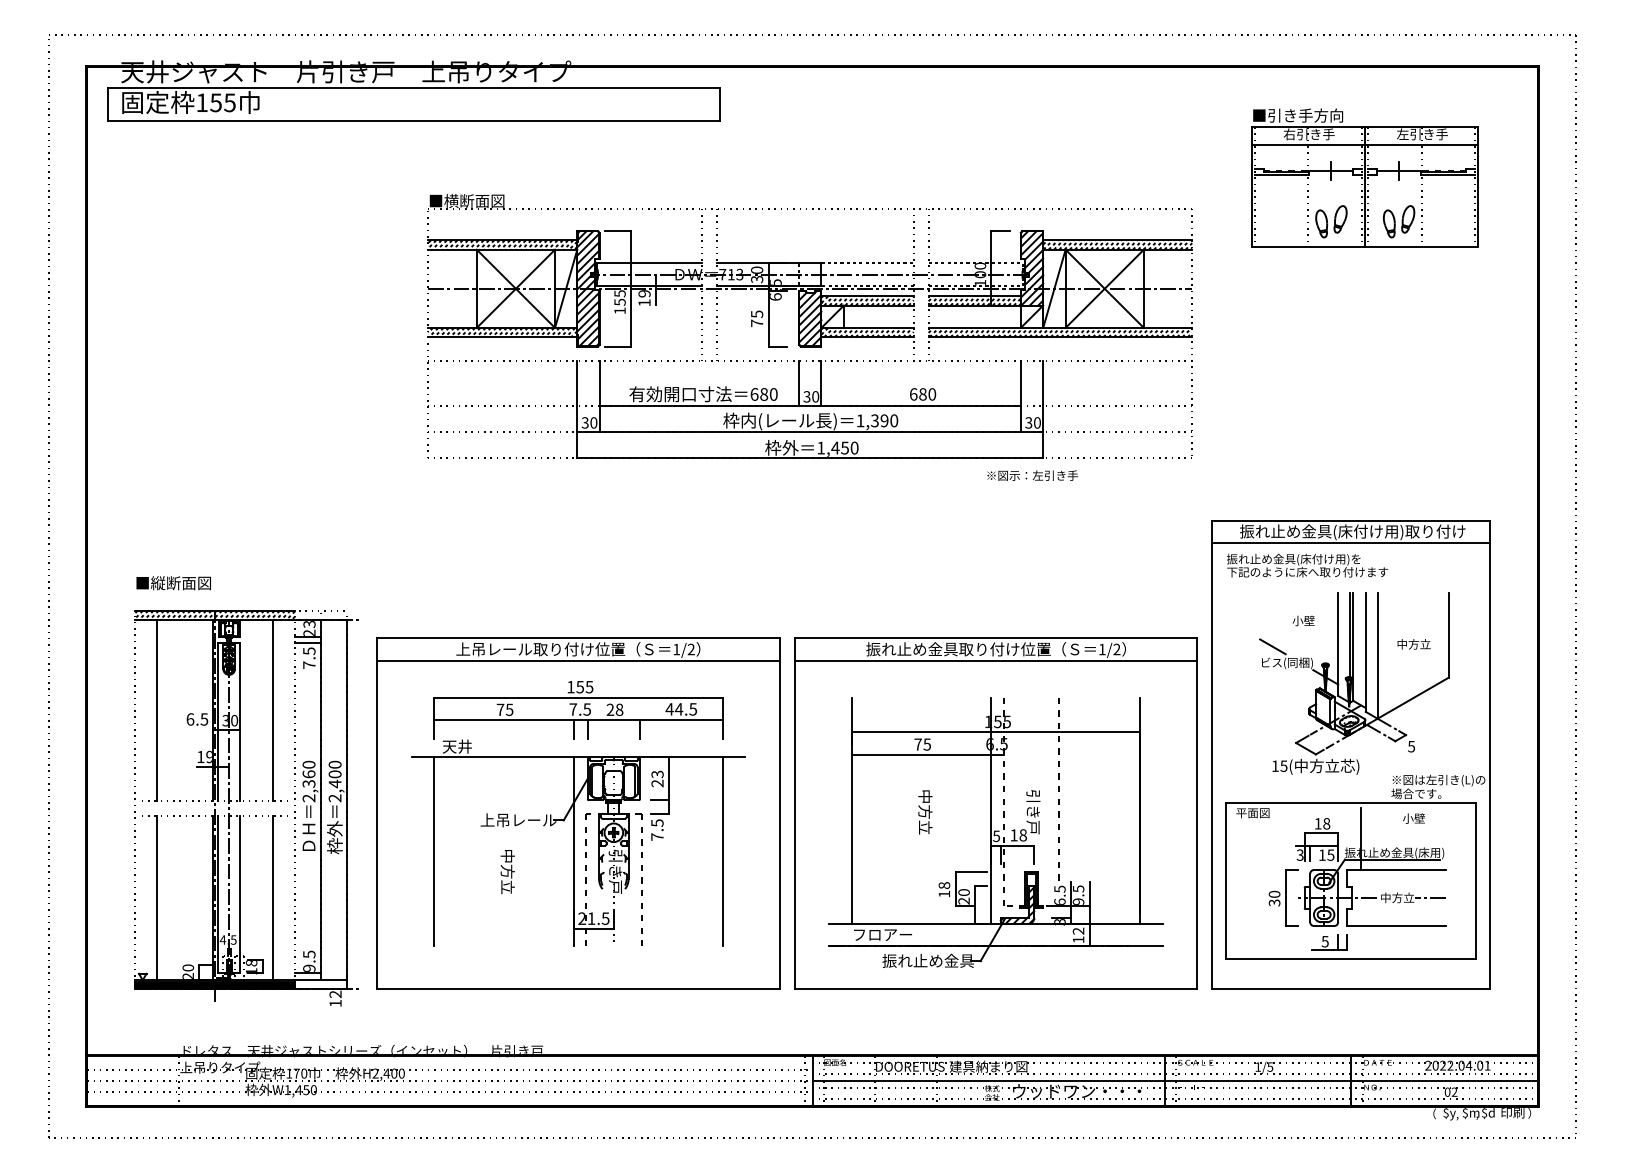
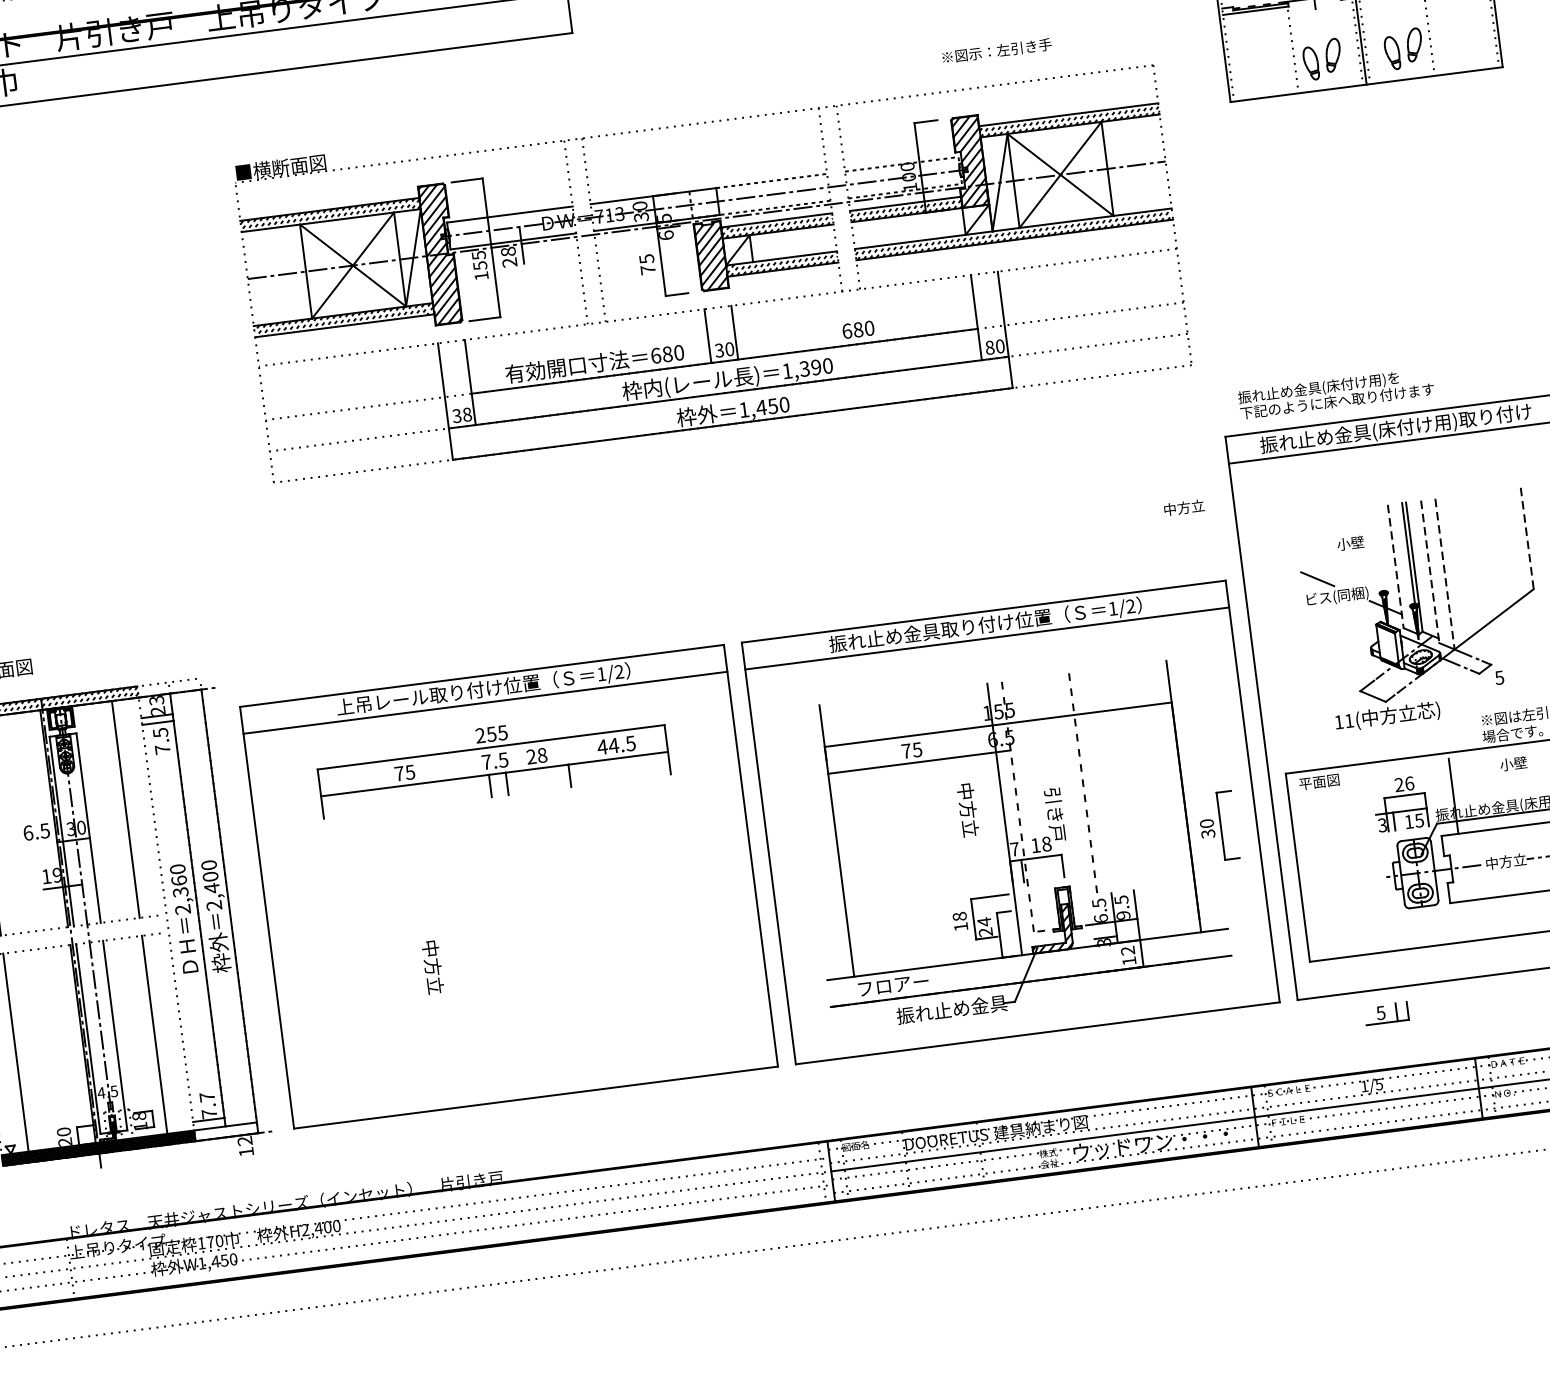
text: (644, 298) -> (509, 257), 19 -> 28
text: (593, 422) -> (466, 414), 30 -> 38
text: (1028, 422) -> (989, 347), 30 -> 80
text: (1032, 475) -> (996, 50), moved
text: (1307, 565) -> (1336, 393), moved
line: (1448, 635) -> (1526, 538), solid -> dashed
text: (1413, 644) -> (1183, 508), moved
line: (1338, 645) -> (1396, 567), solid -> dashed
line: (1365, 653) -> (1429, 572), solid -> dashed
line: (1377, 656) -> (1444, 574), solid -> dashed
text: (570, 686) -> (479, 734), 155 -> 255
text: (1283, 765) -> (1348, 720), 15( -> 11(
text: (925, 812) -> (968, 810), moved
text: (1322, 823) -> (1404, 783), 18 -> 26
text: (996, 836) -> (1014, 849), 5 -> 7
part: (578, 842) -> (513, 921), removed
text: (963, 892) -> (983, 922), 20 -> 24
part: (1283, 897) -> (1218, 826), moved
part: (1329, 942) -> (1386, 1013), moved
text: (309, 960) -> (208, 1104), 9.5 -> 7.7

